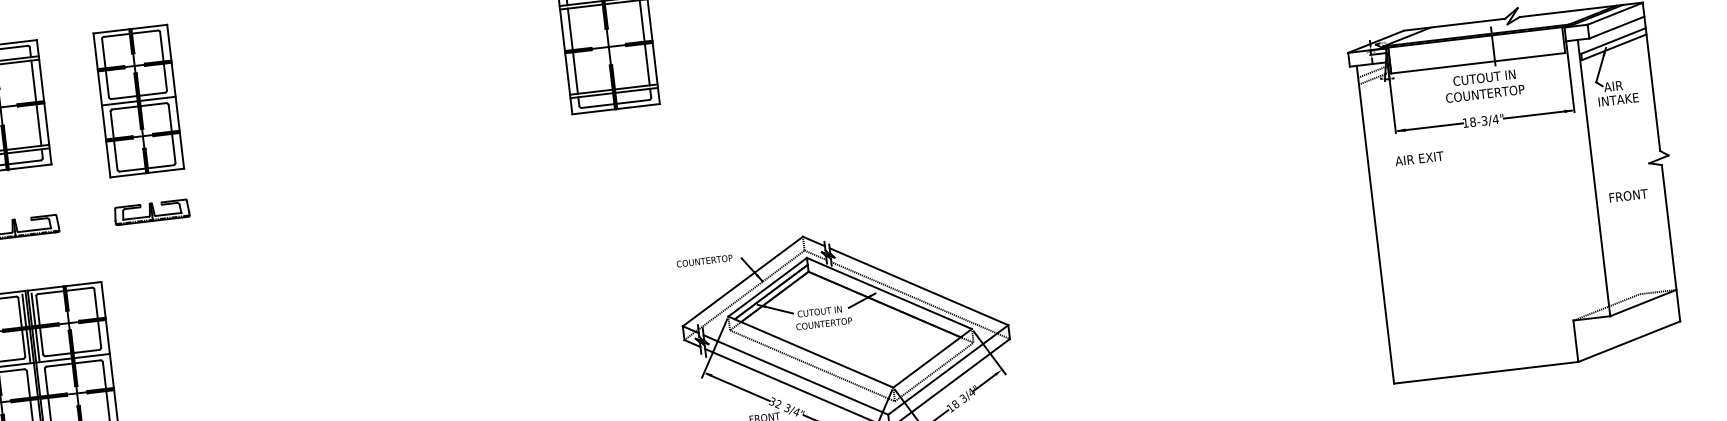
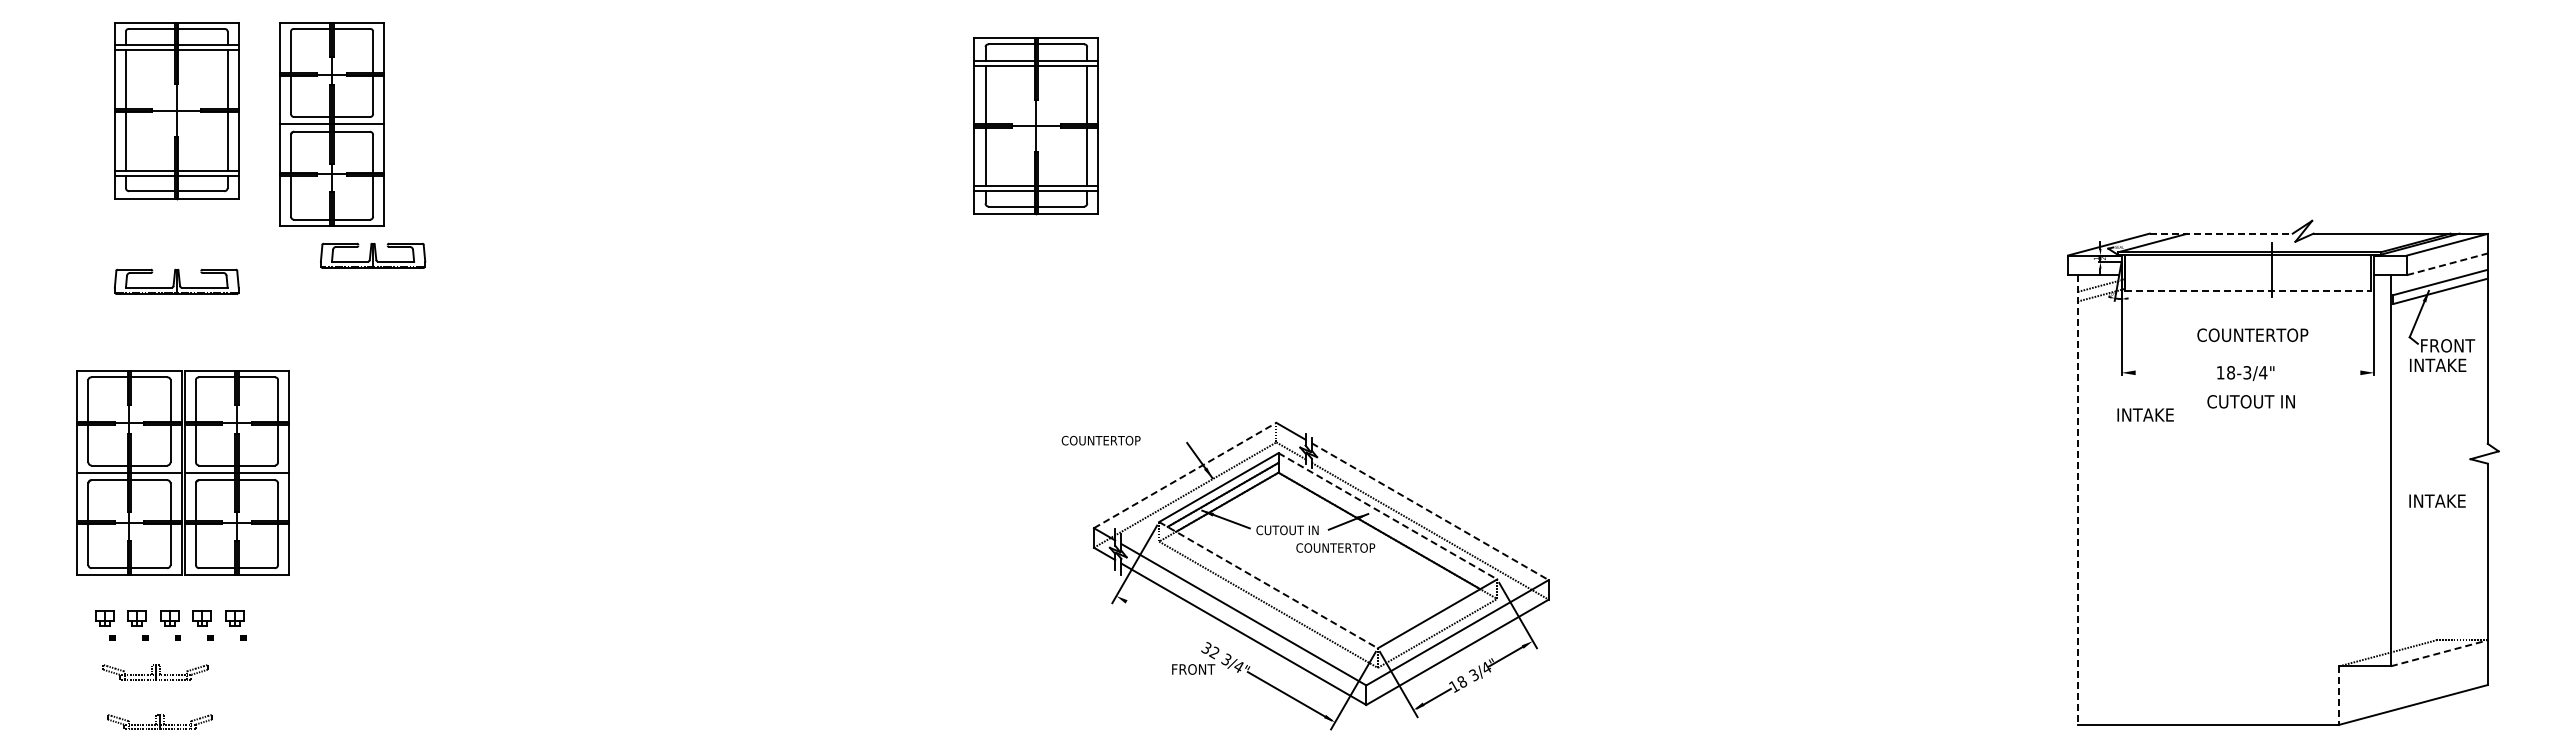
line: (1454, 24) -> (2221, 233), solid -> dashed
line: (1616, 27) -> (2447, 264), solid -> dashed
line: (1478, 63) -> (2248, 291), solid -> dashed
text: (1483, 77) -> (2250, 401), moved
text: (1623, 84) -> (2447, 345), AIR -> FRONT
part: (138, 101) -> (331, 124), moved
line: (1537, 114) -> (2322, 372), removed
line: (1430, 127) -> (2170, 372), removed
text: (1419, 158) -> (2150, 414), AIR EXIT -> INTAKE
text: (1630, 195) -> (2438, 500), FRONT -> INTAKE
part: (152, 211) -> (373, 255), moved
line: (1375, 225) -> (2077, 500), solid -> dashed
text: (704, 260) -> (1100, 440), moved
line: (743, 281) -> (1185, 475), solid -> dashed
line: (919, 286) -> (1430, 511), solid -> dashed
line: (889, 293) -> (1388, 516), solid -> dashed
line: (1643, 303) -> (2439, 653), solid -> dashed
text: (823, 323) -> (1335, 547), moved
line: (35, 326) -> (189, 422), removed
line: (26, 327) -> (176, 422), removed
line: (1575, 341) -> (2338, 696), solid -> dashed
line: (810, 352) -> (1268, 585), solid -> dashed
line: (738, 387) -> (1161, 622), removed

